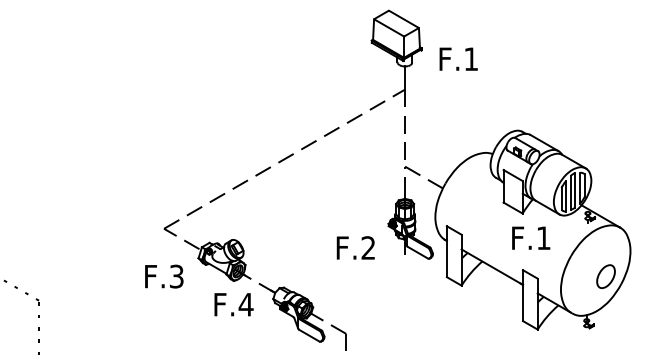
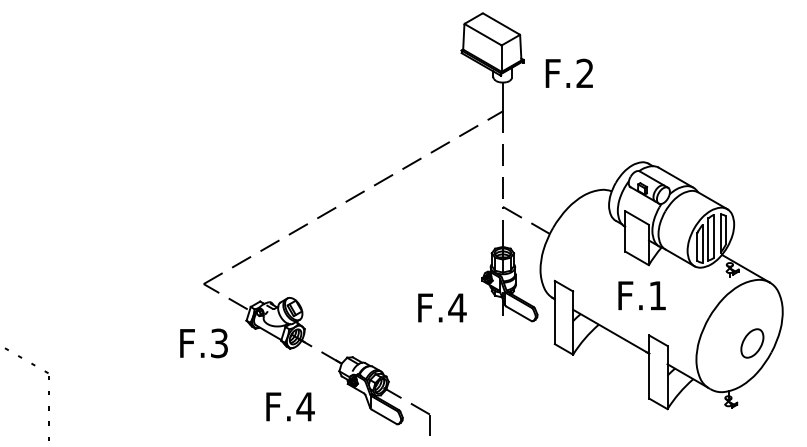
text: (470, 58) -> (584, 72), F.1 -> F.2
text: (531, 237) -> (642, 294), moved
text: (367, 247) -> (456, 307), F.2 -> F.4
text: (233, 304) -> (289, 406), moved

